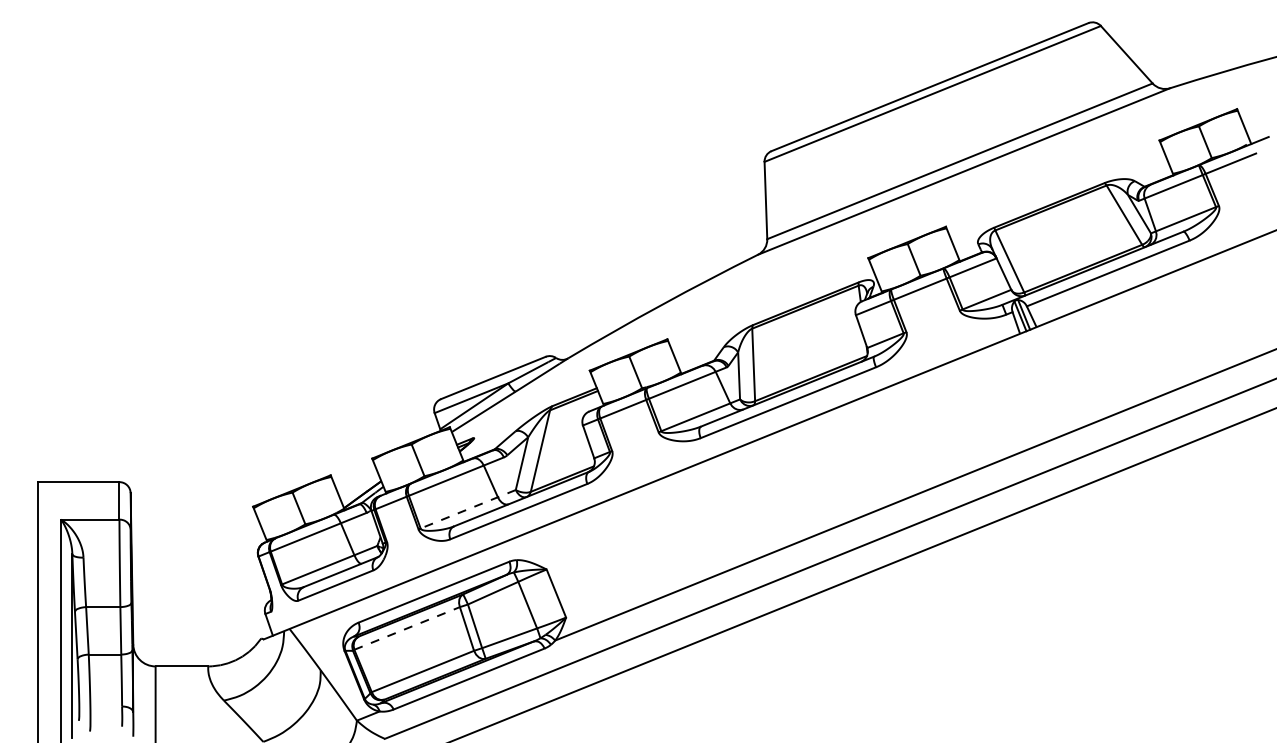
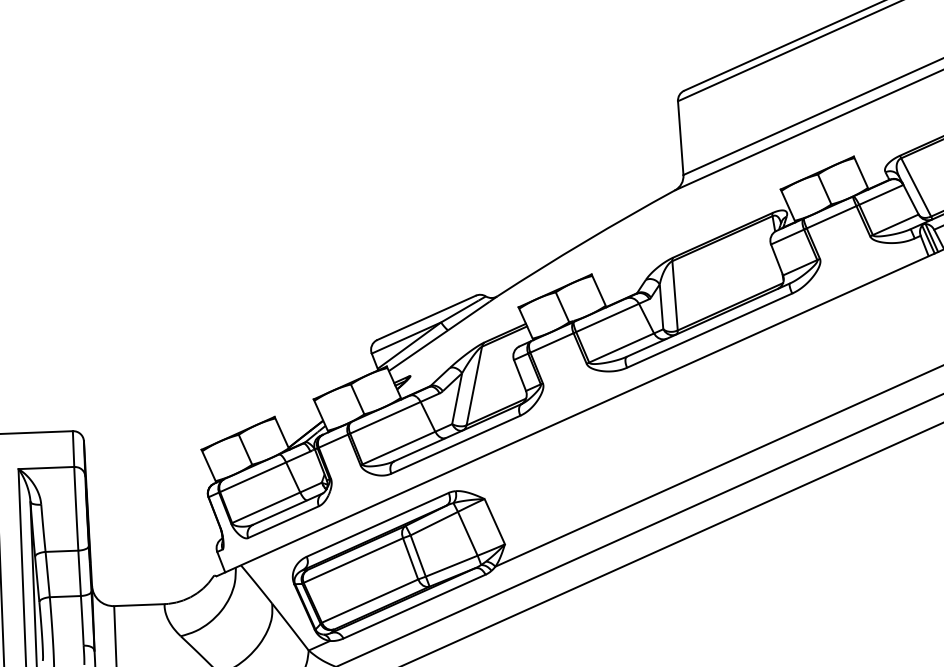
line: (467, 509) -> (406, 444), dashed -> solid
line: (407, 628) -> (353, 560), dashed -> solid

